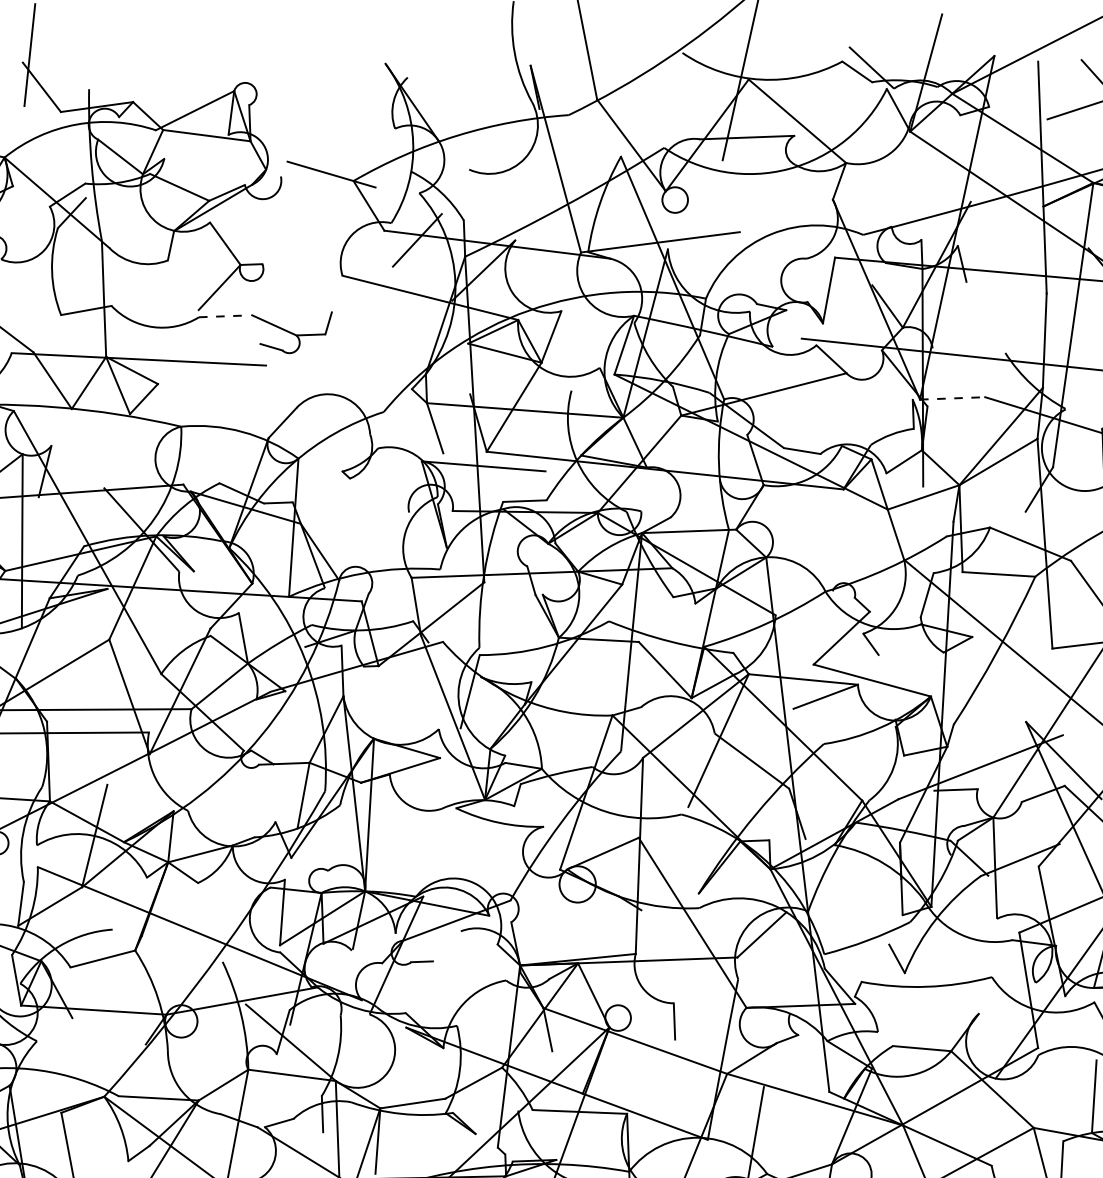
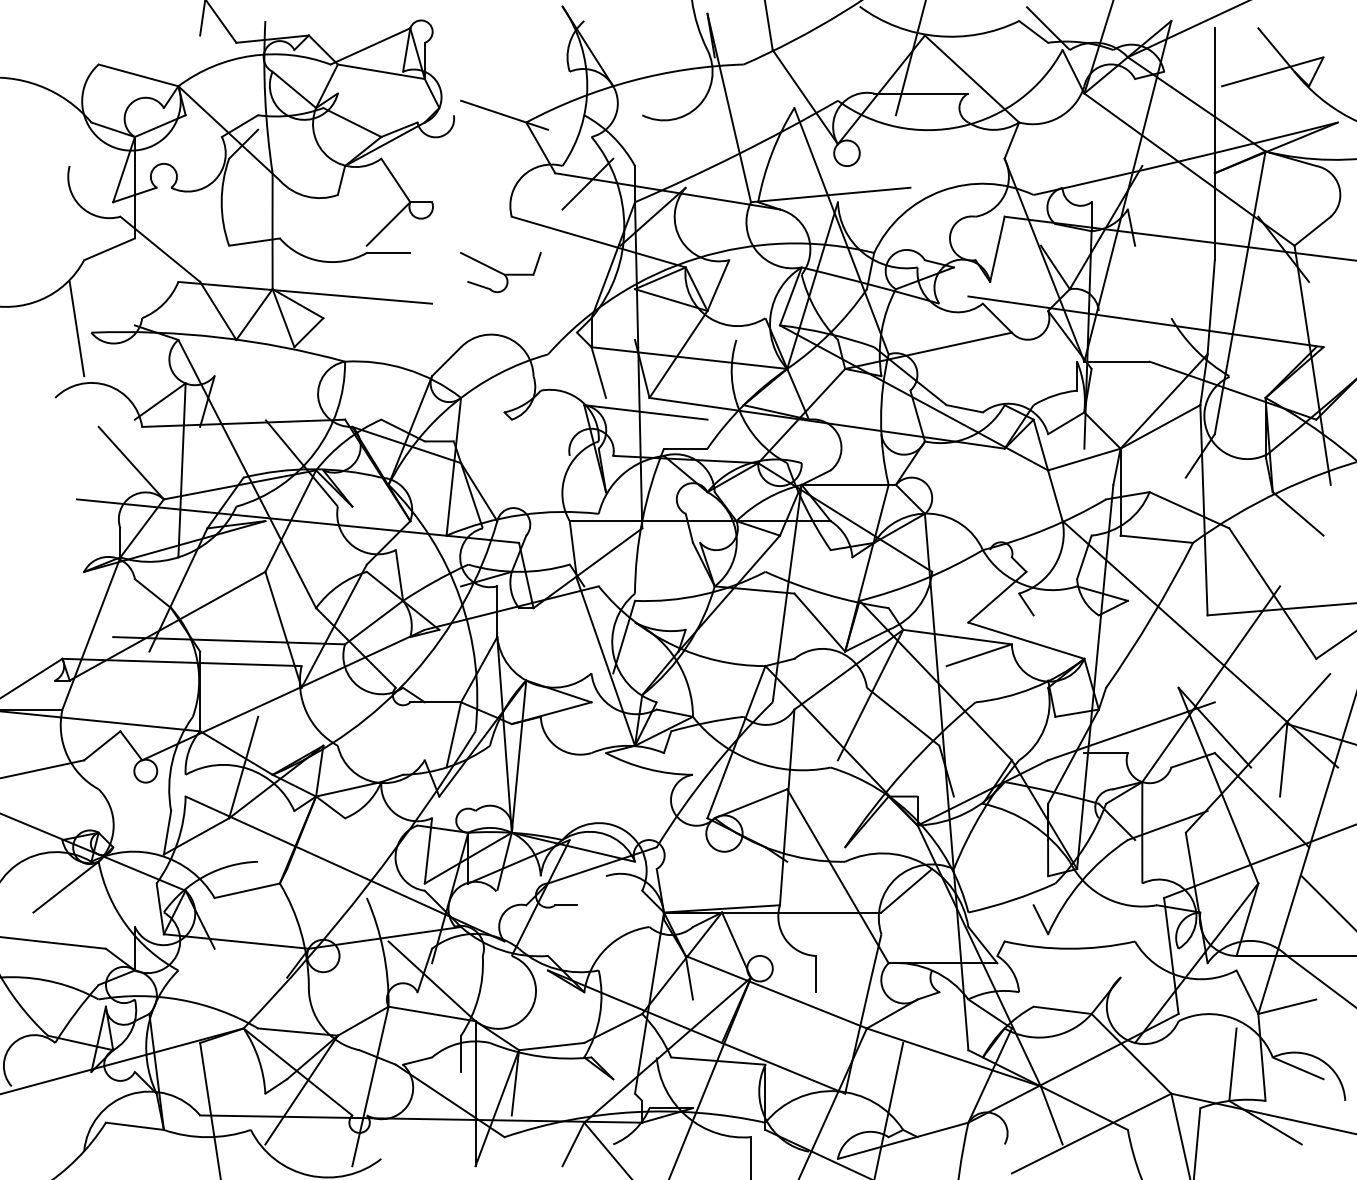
line: (220, 315) -> (388, 252), dashed -> solid
part: (292, 333) -> (500, 272), moved
line: (952, 398) -> (1116, 361), dashed -> solid

